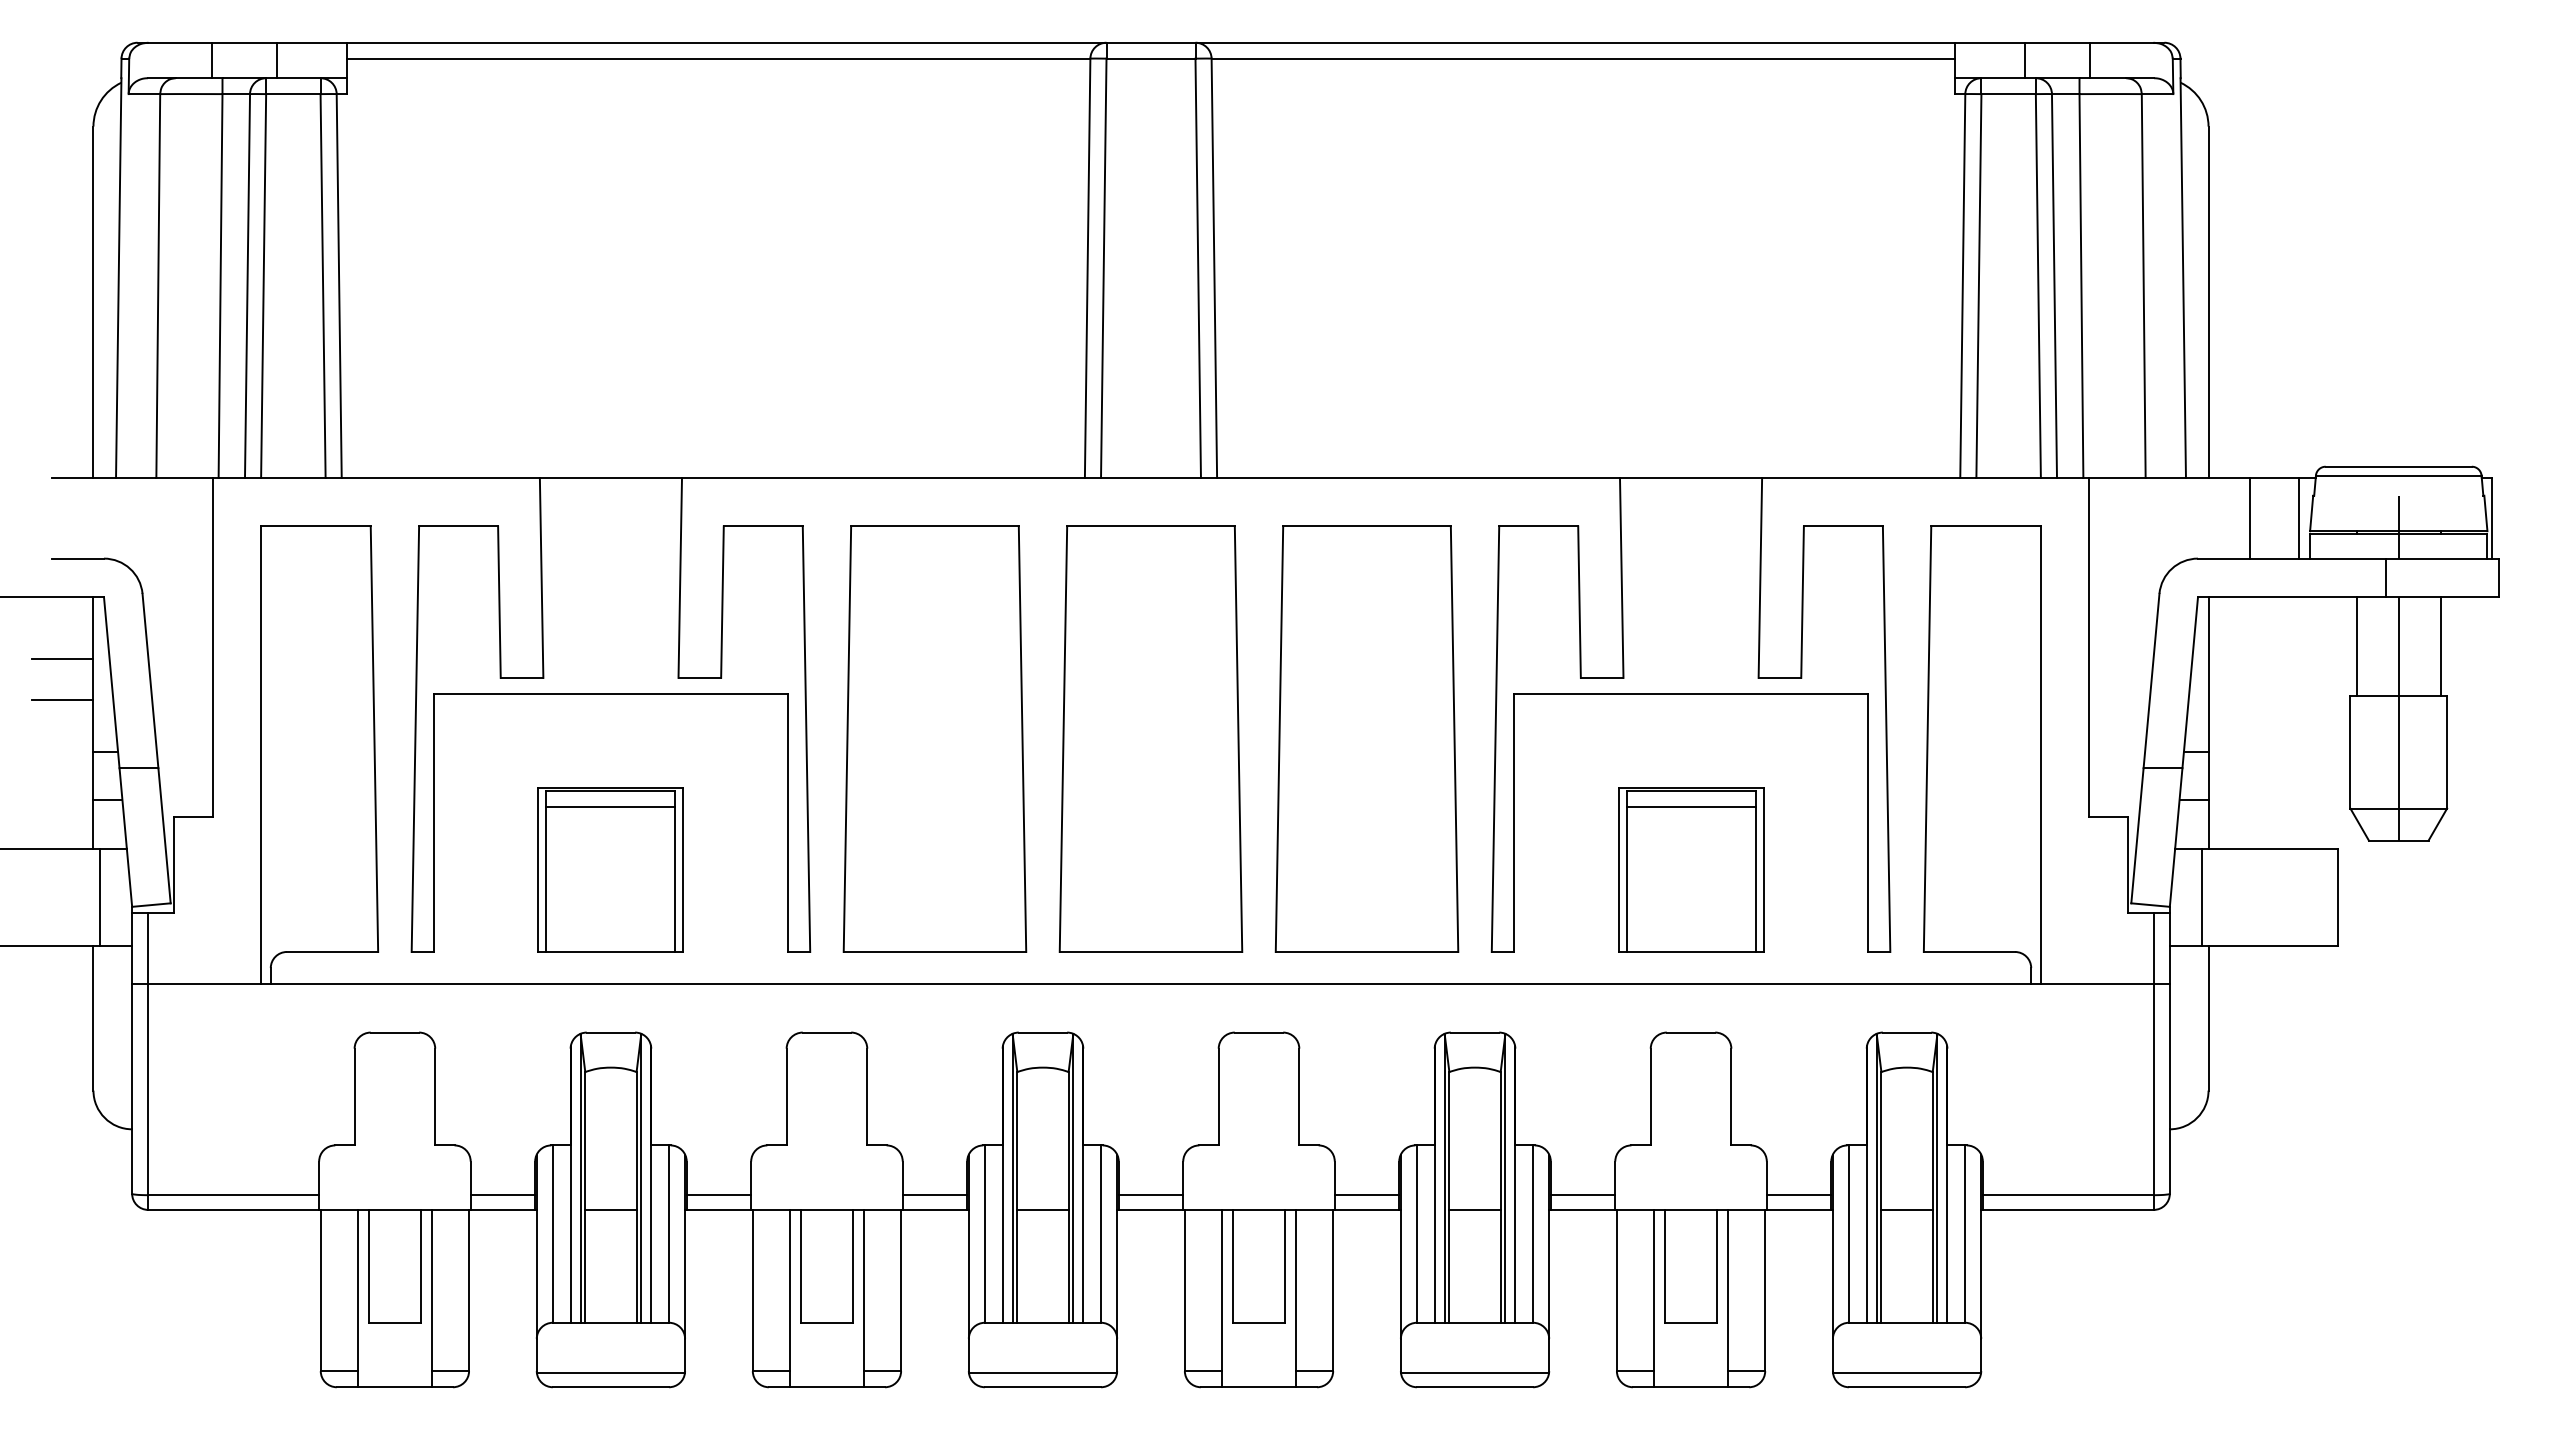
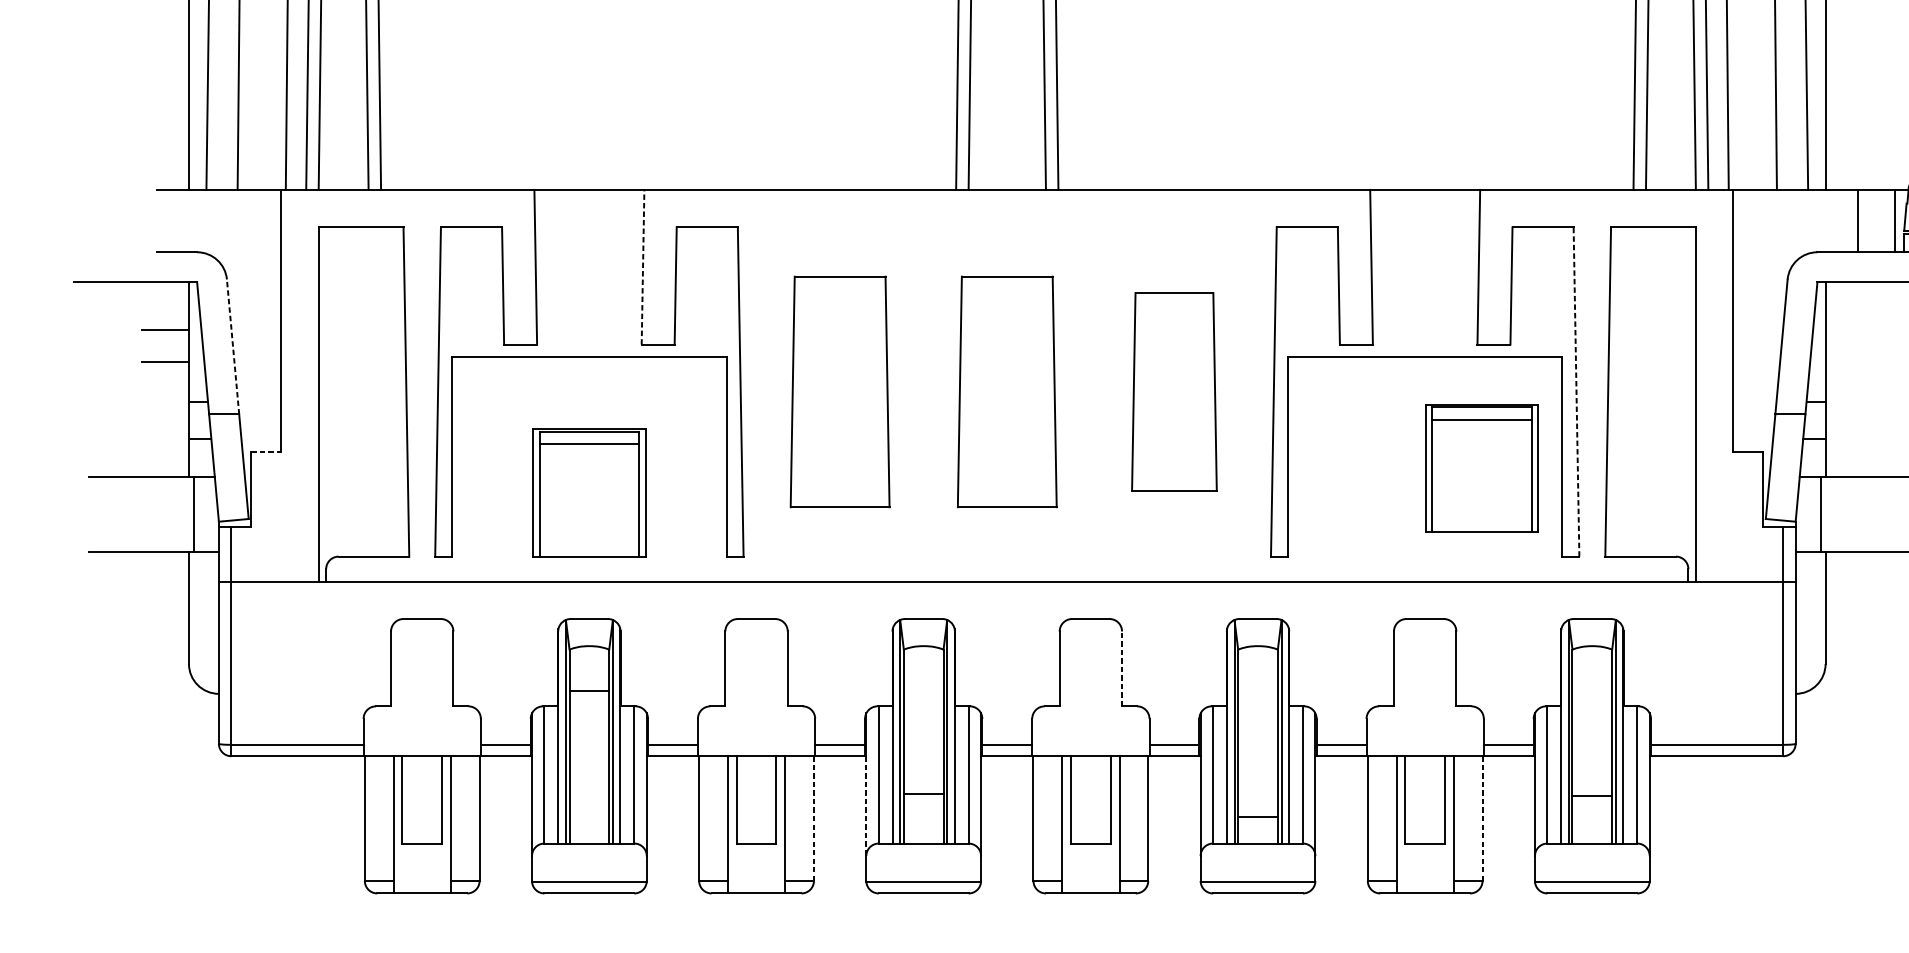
line: (680, 577) -> (643, 266), solid -> dashed
line: (150, 681) -> (233, 347), solid -> dashed
part: (934, 738) -> (839, 391), size x0.7
part: (1150, 738) -> (1006, 391), size x0.7
part: (1366, 738) -> (1174, 391), size x0.6
line: (1886, 739) -> (1576, 392), solid -> dashed
line: (193, 816) -> (266, 451), solid -> dashed
part: (1691, 869) -> (1482, 468), moved
line: (1299, 1096) -> (1122, 668), solid -> dashed
line: (610, 1209) -> (589, 690), moved
line: (1042, 1209) -> (923, 793), moved
line: (1474, 1209) -> (1257, 816), moved
line: (1906, 1209) -> (1591, 796), moved
line: (968, 1274) -> (866, 806), solid -> dashed
line: (901, 1290) -> (814, 818), solid -> dashed
line: (1765, 1290) -> (1482, 818), solid -> dashed

